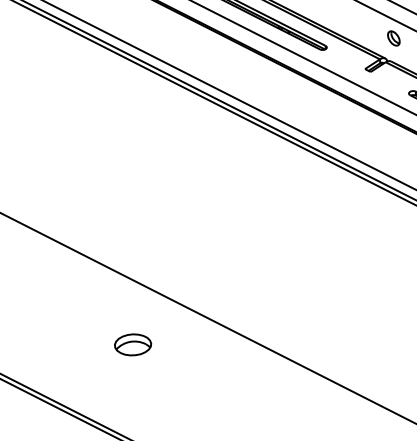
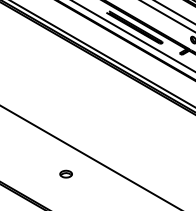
part: (131, 343) -> (65, 173), size x0.71

